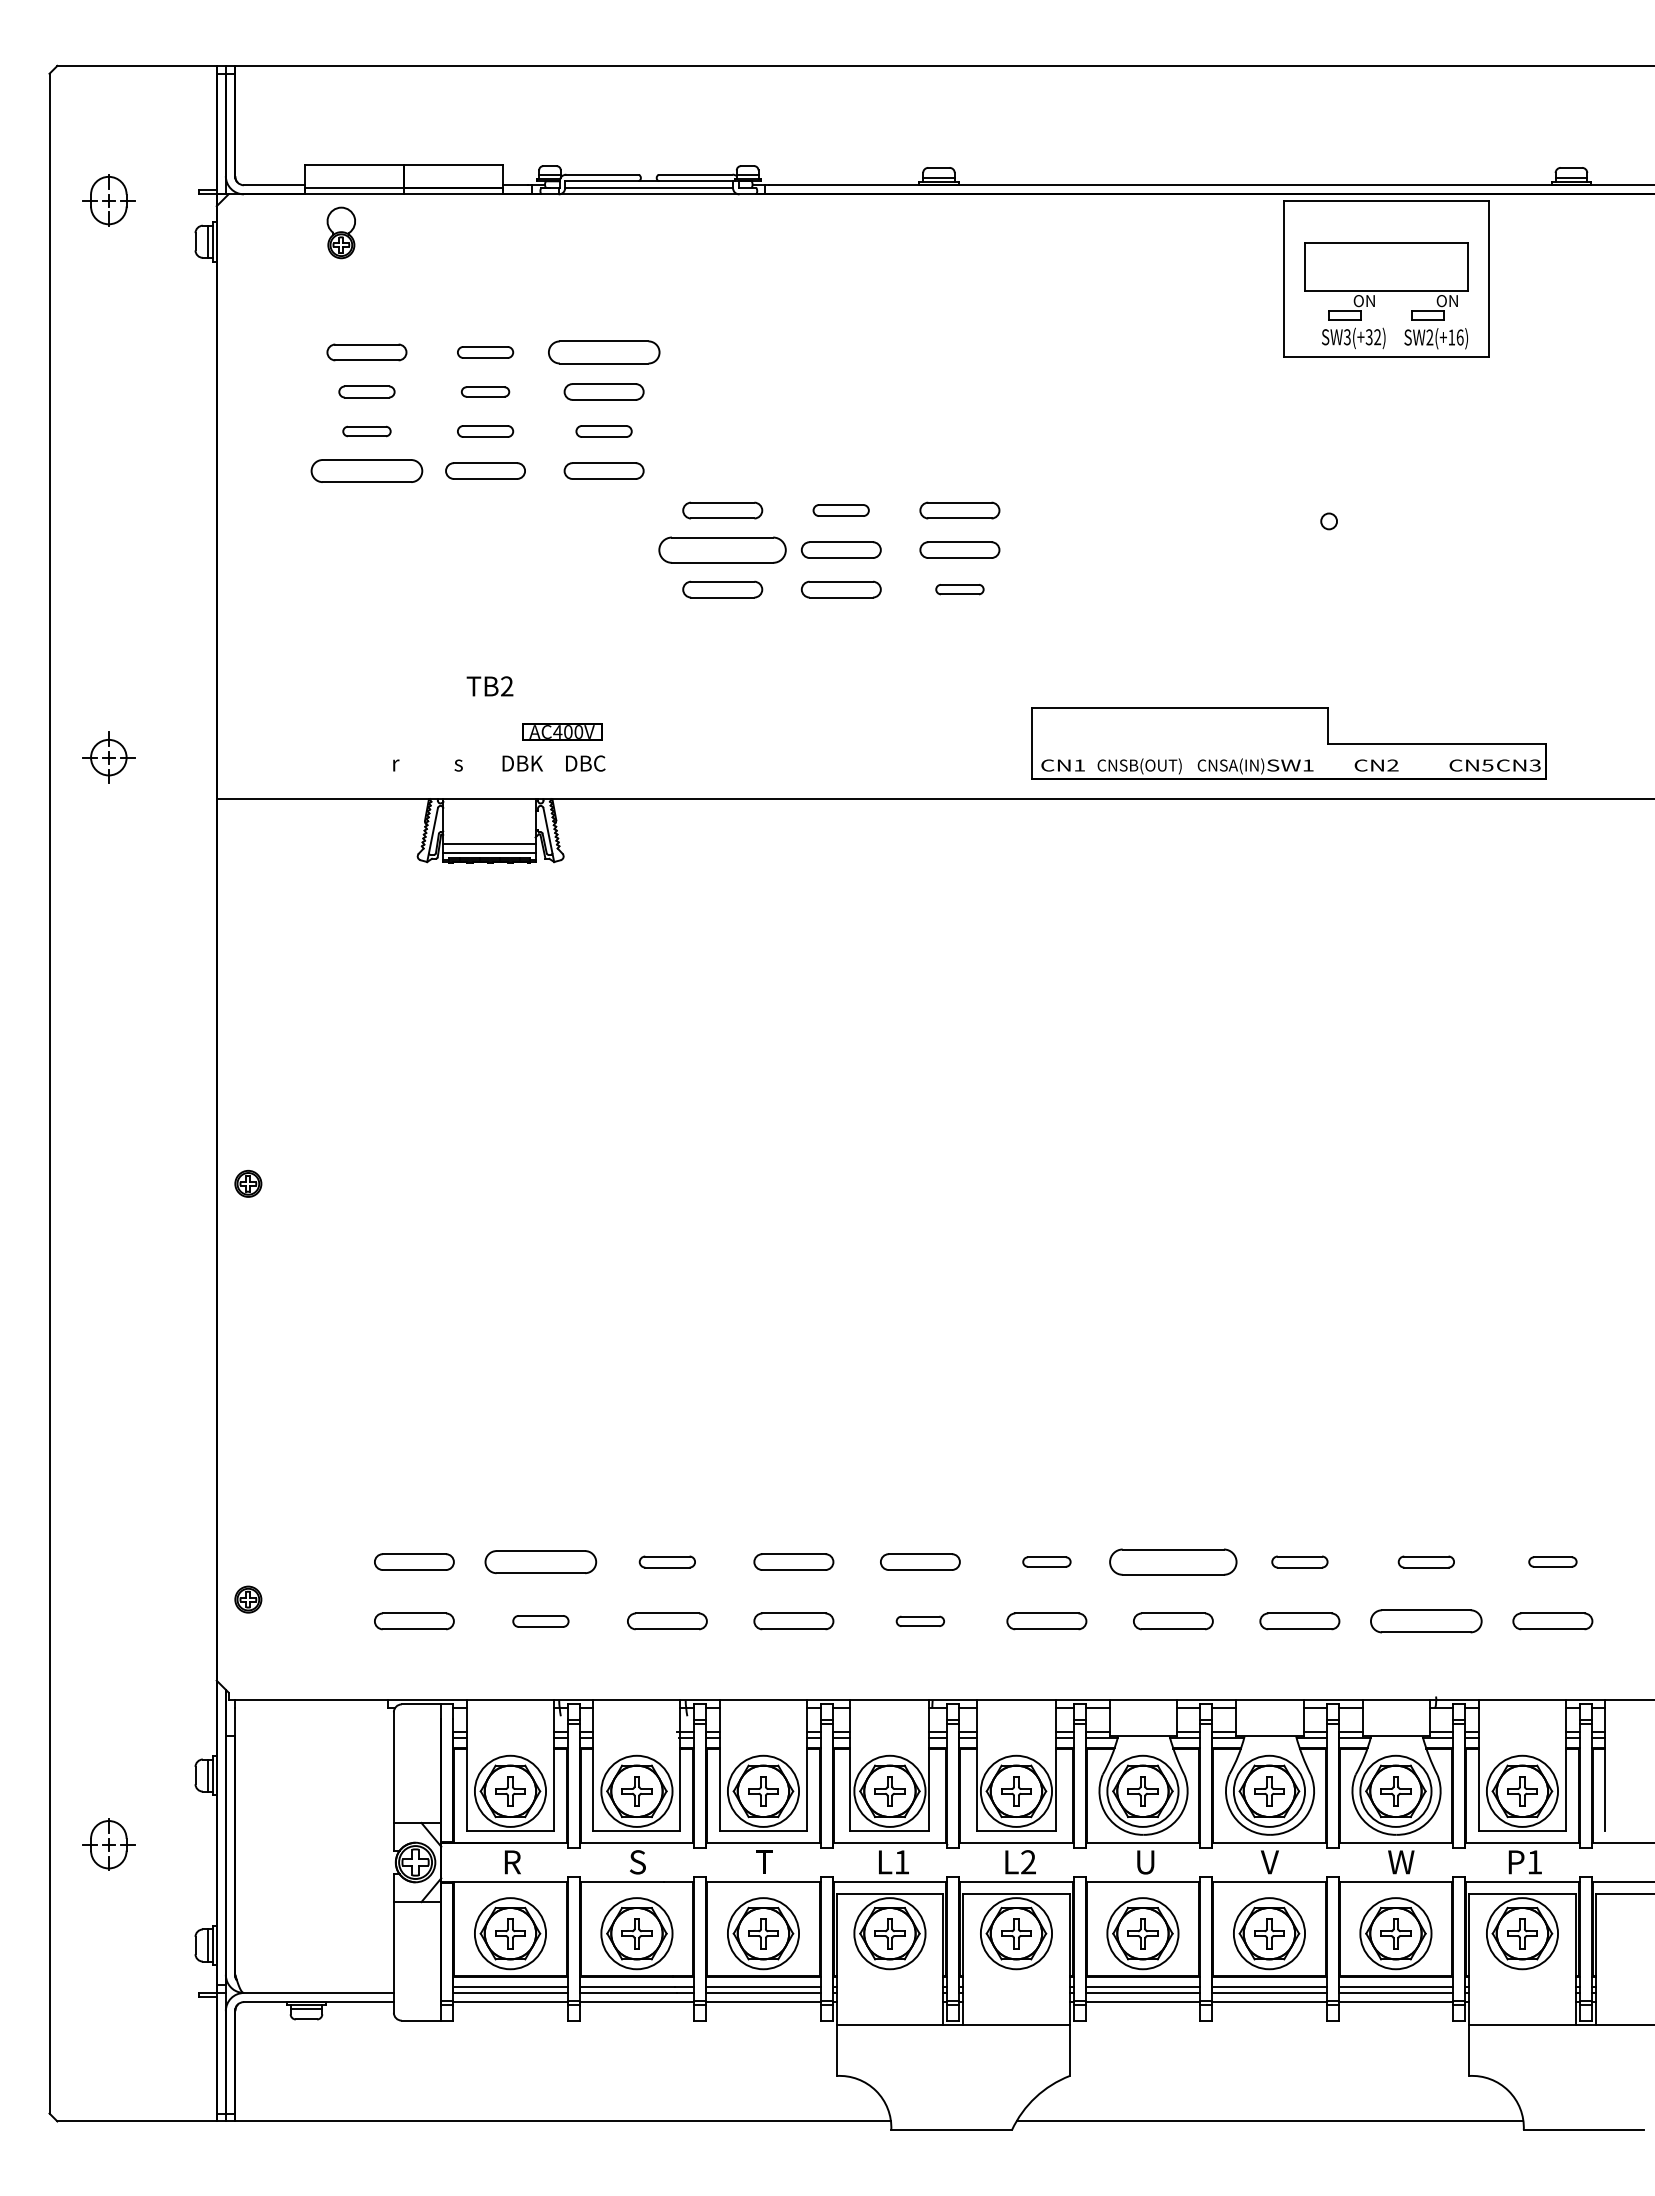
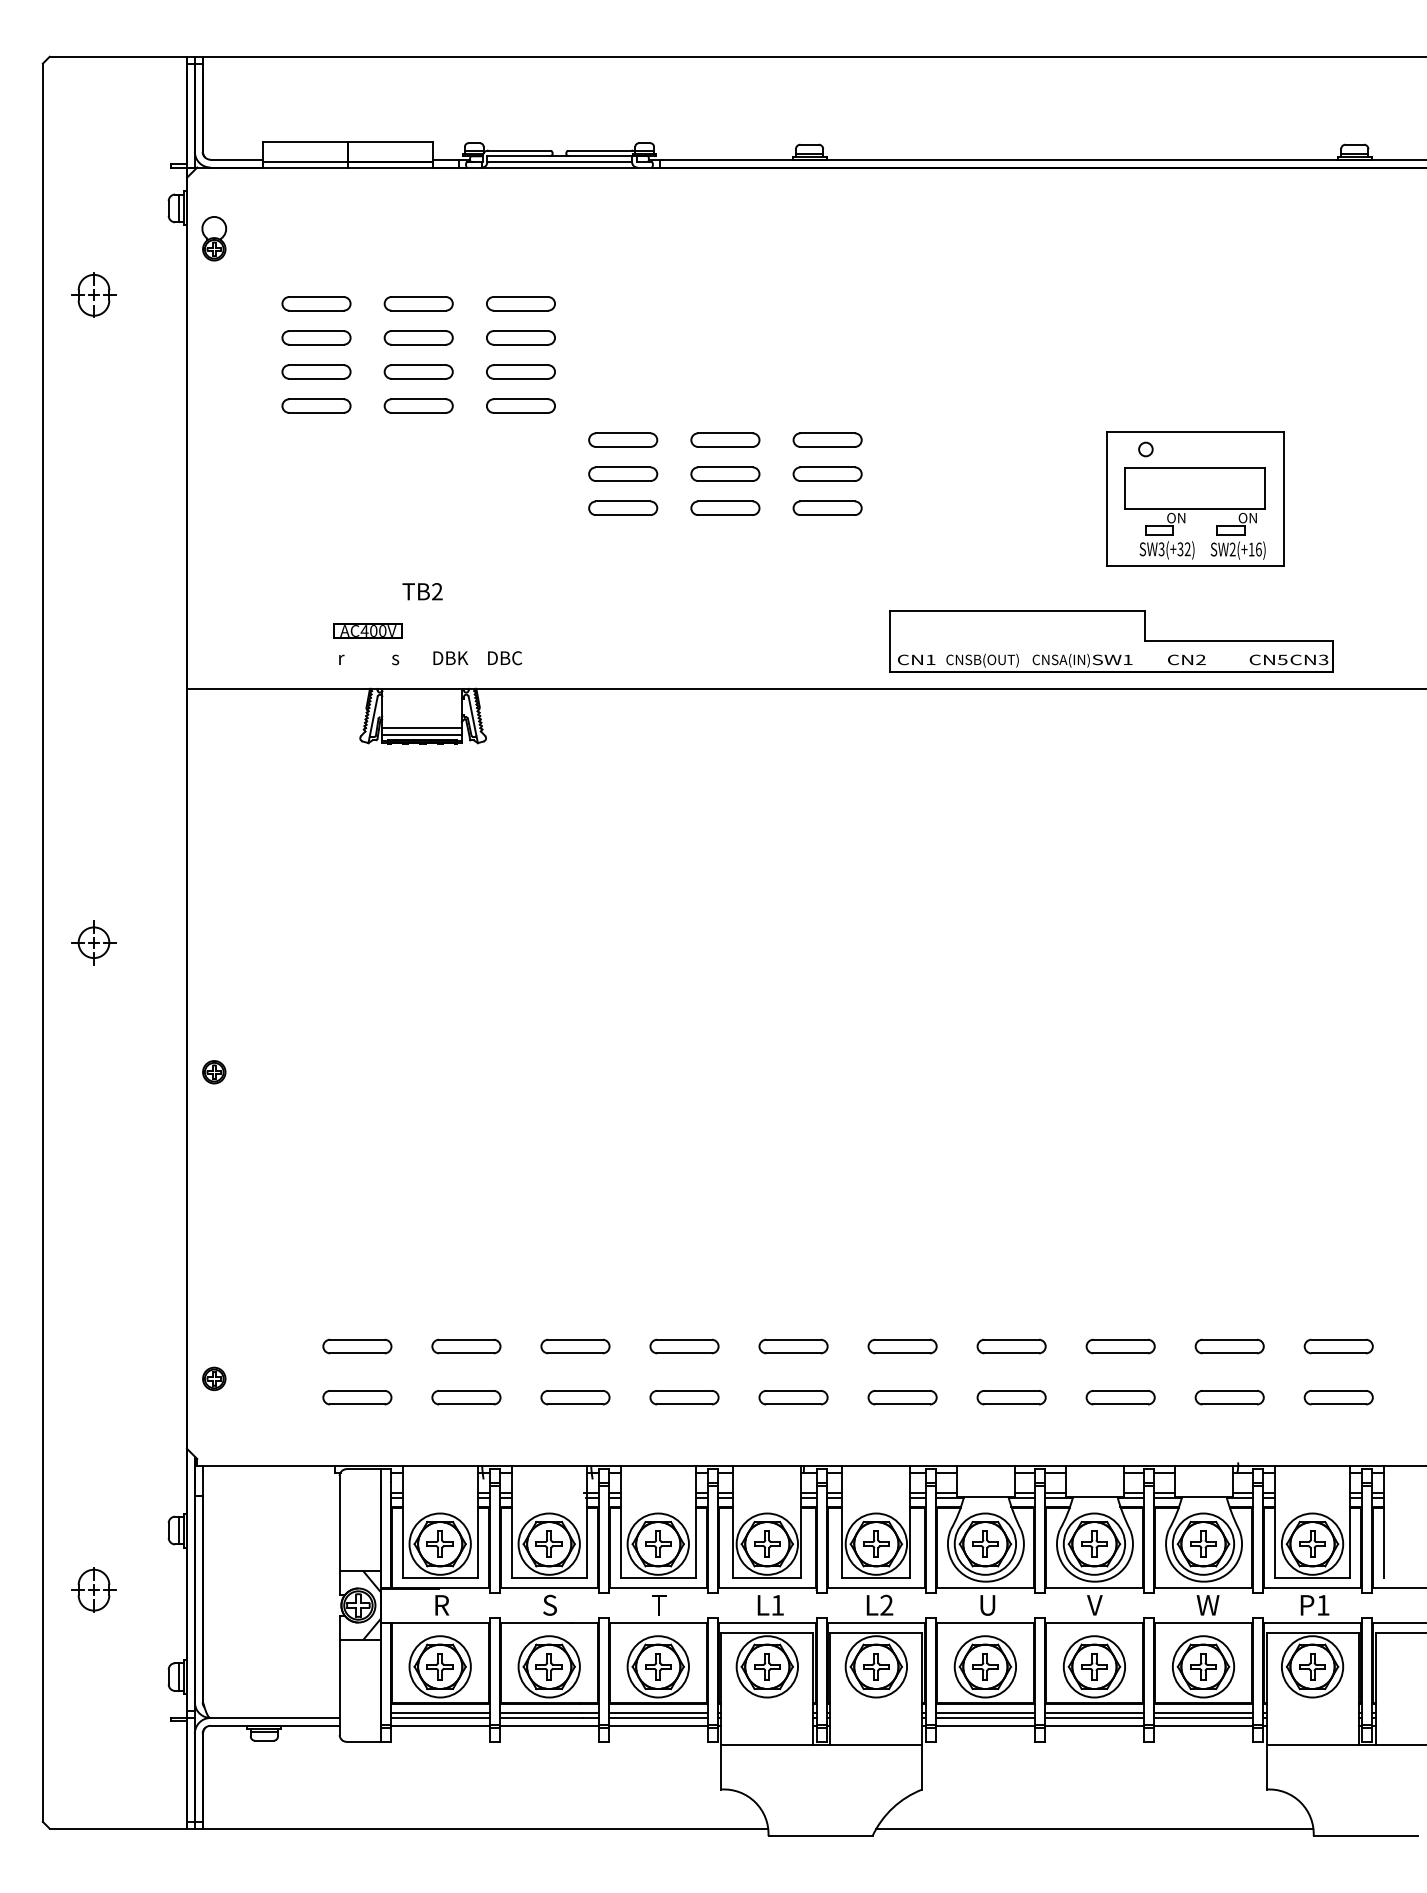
part: (108, 200) -> (93, 295), moved
part: (340, 232) -> (213, 238), moved
part: (1386, 278) -> (1195, 498), moved
part: (485, 352) -> (418, 303), size x1.43
part: (603, 352) -> (520, 303), size x0.71
part: (366, 391) -> (316, 337), size x1.43
part: (485, 391) -> (418, 337), size x1.67
part: (366, 431) -> (316, 371), size x1.67
part: (485, 431) -> (418, 371), size x1.43
part: (603, 431) -> (520, 371), size x1.43
part: (366, 470) -> (316, 405), size x0.71
part: (840, 510) -> (724, 440), size x1.43
part: (722, 549) -> (622, 473), size x0.62
part: (959, 589) -> (827, 508), size x1.67
part: (562, 731) -> (368, 630), moved
part: (108, 757) -> (93, 942), moved
part: (248, 1183) -> (214, 1071), moved
part: (540, 1561) -> (466, 1346), size x0.71
part: (667, 1561) -> (575, 1346), size x1.43
part: (1046, 1561) -> (902, 1346), size x1.67
part: (1173, 1561) -> (1011, 1346), size x0.62
part: (1299, 1561) -> (1120, 1346), size x1.43
part: (1426, 1561) -> (1229, 1346), size x1.43
part: (1552, 1561) -> (1338, 1346), size x1.67
part: (540, 1621) -> (466, 1397), size x1.43
part: (920, 1621) -> (793, 1397), size x1.67
part: (1426, 1621) -> (1229, 1397), size x0.71

